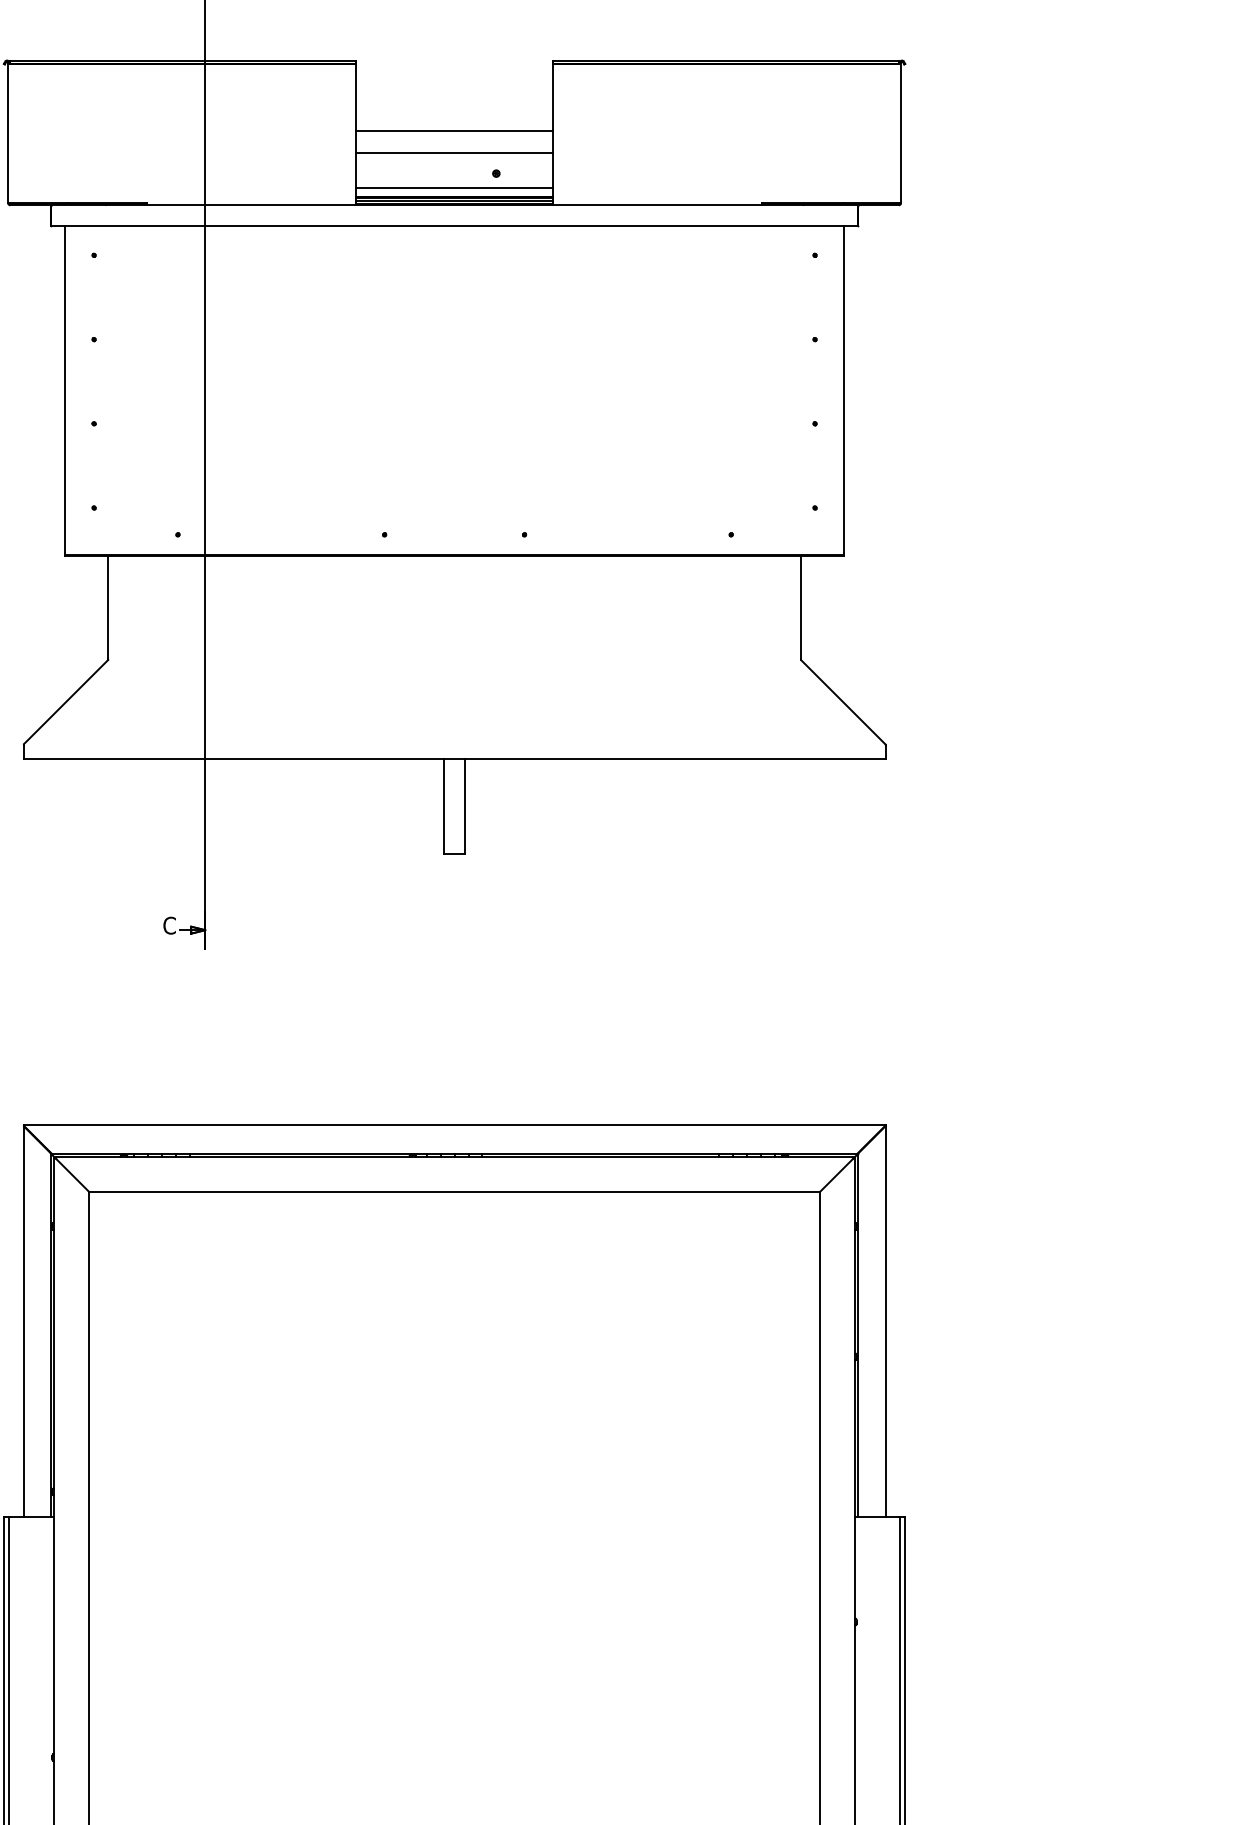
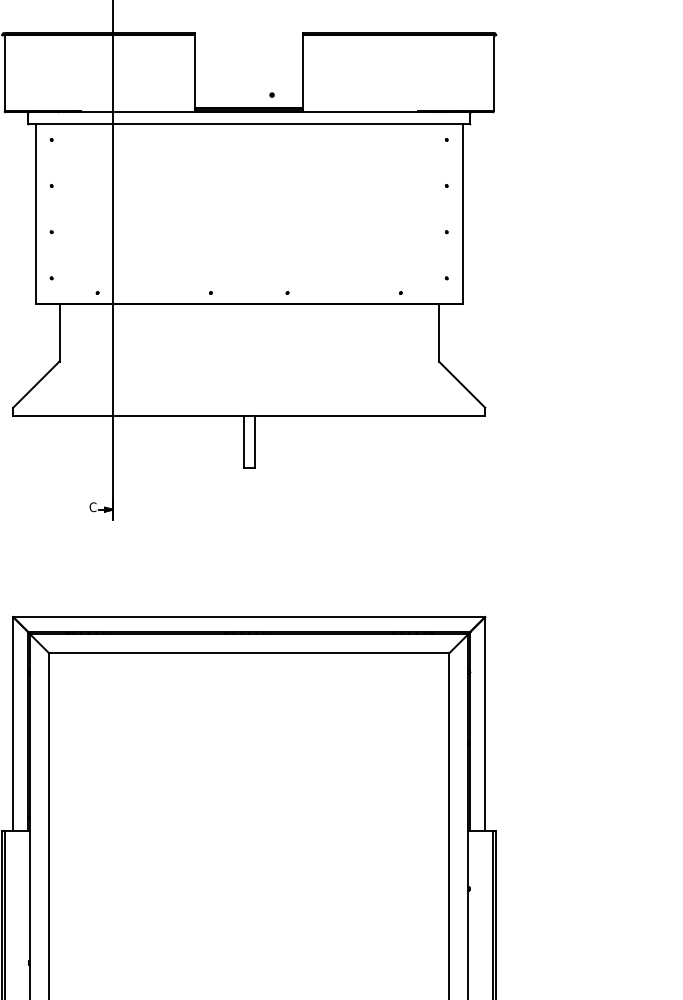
line: (455, 130) -> (249, 71), removed
line: (455, 152) -> (249, 83), removed
line: (455, 187) -> (249, 102), removed

